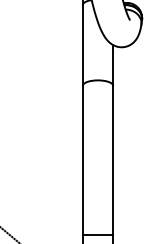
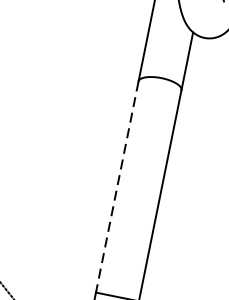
line: (82, 160) -> (116, 187), solid -> dashed

